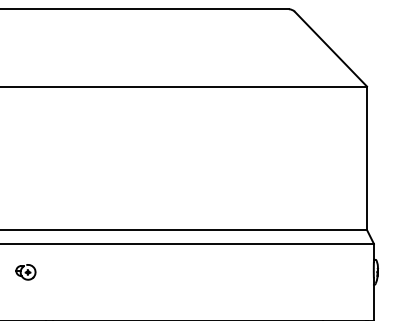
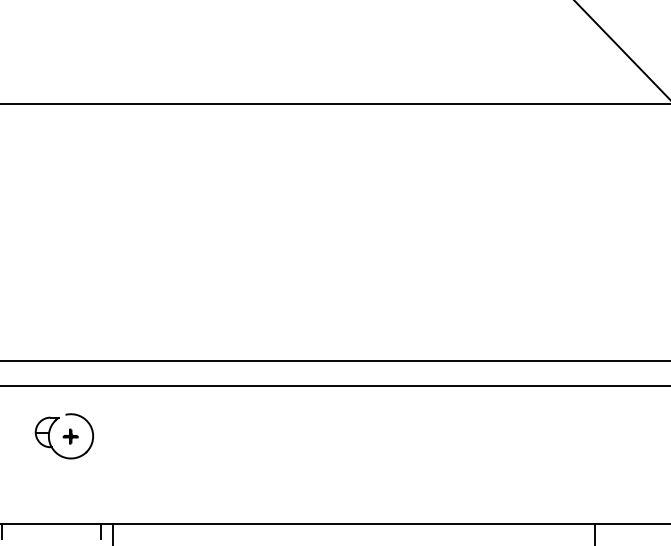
part: (25, 272) -> (63, 436), size x1.67

